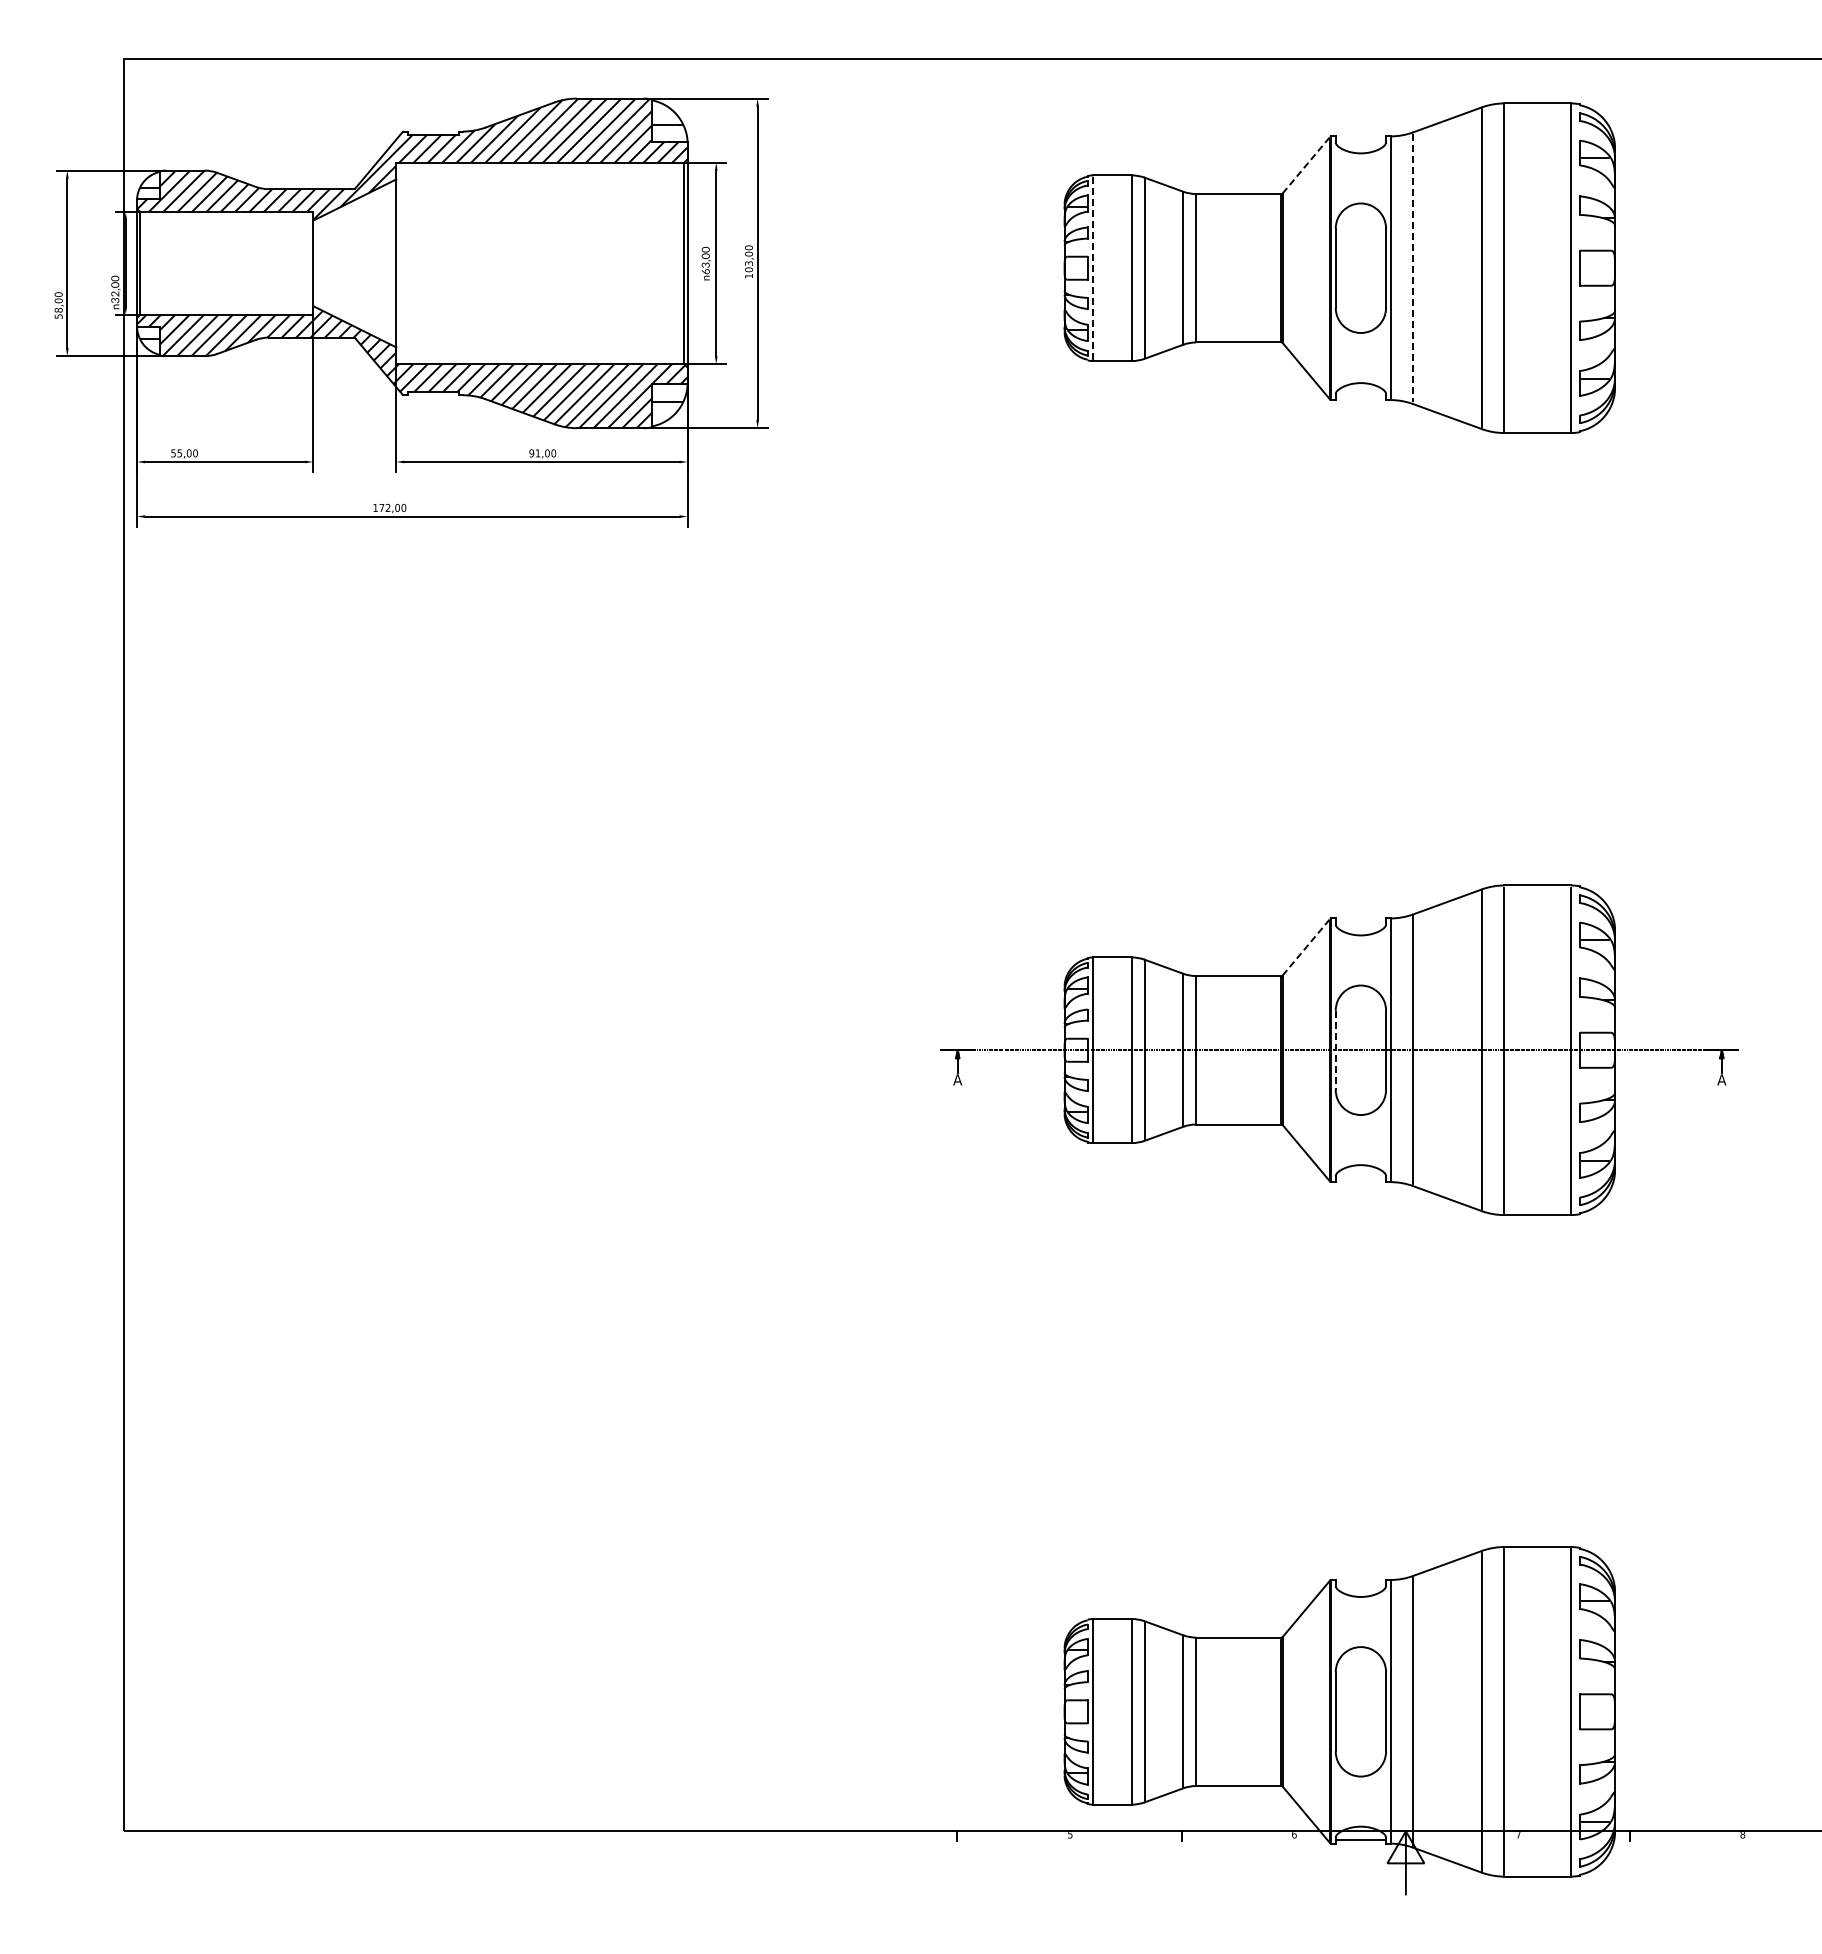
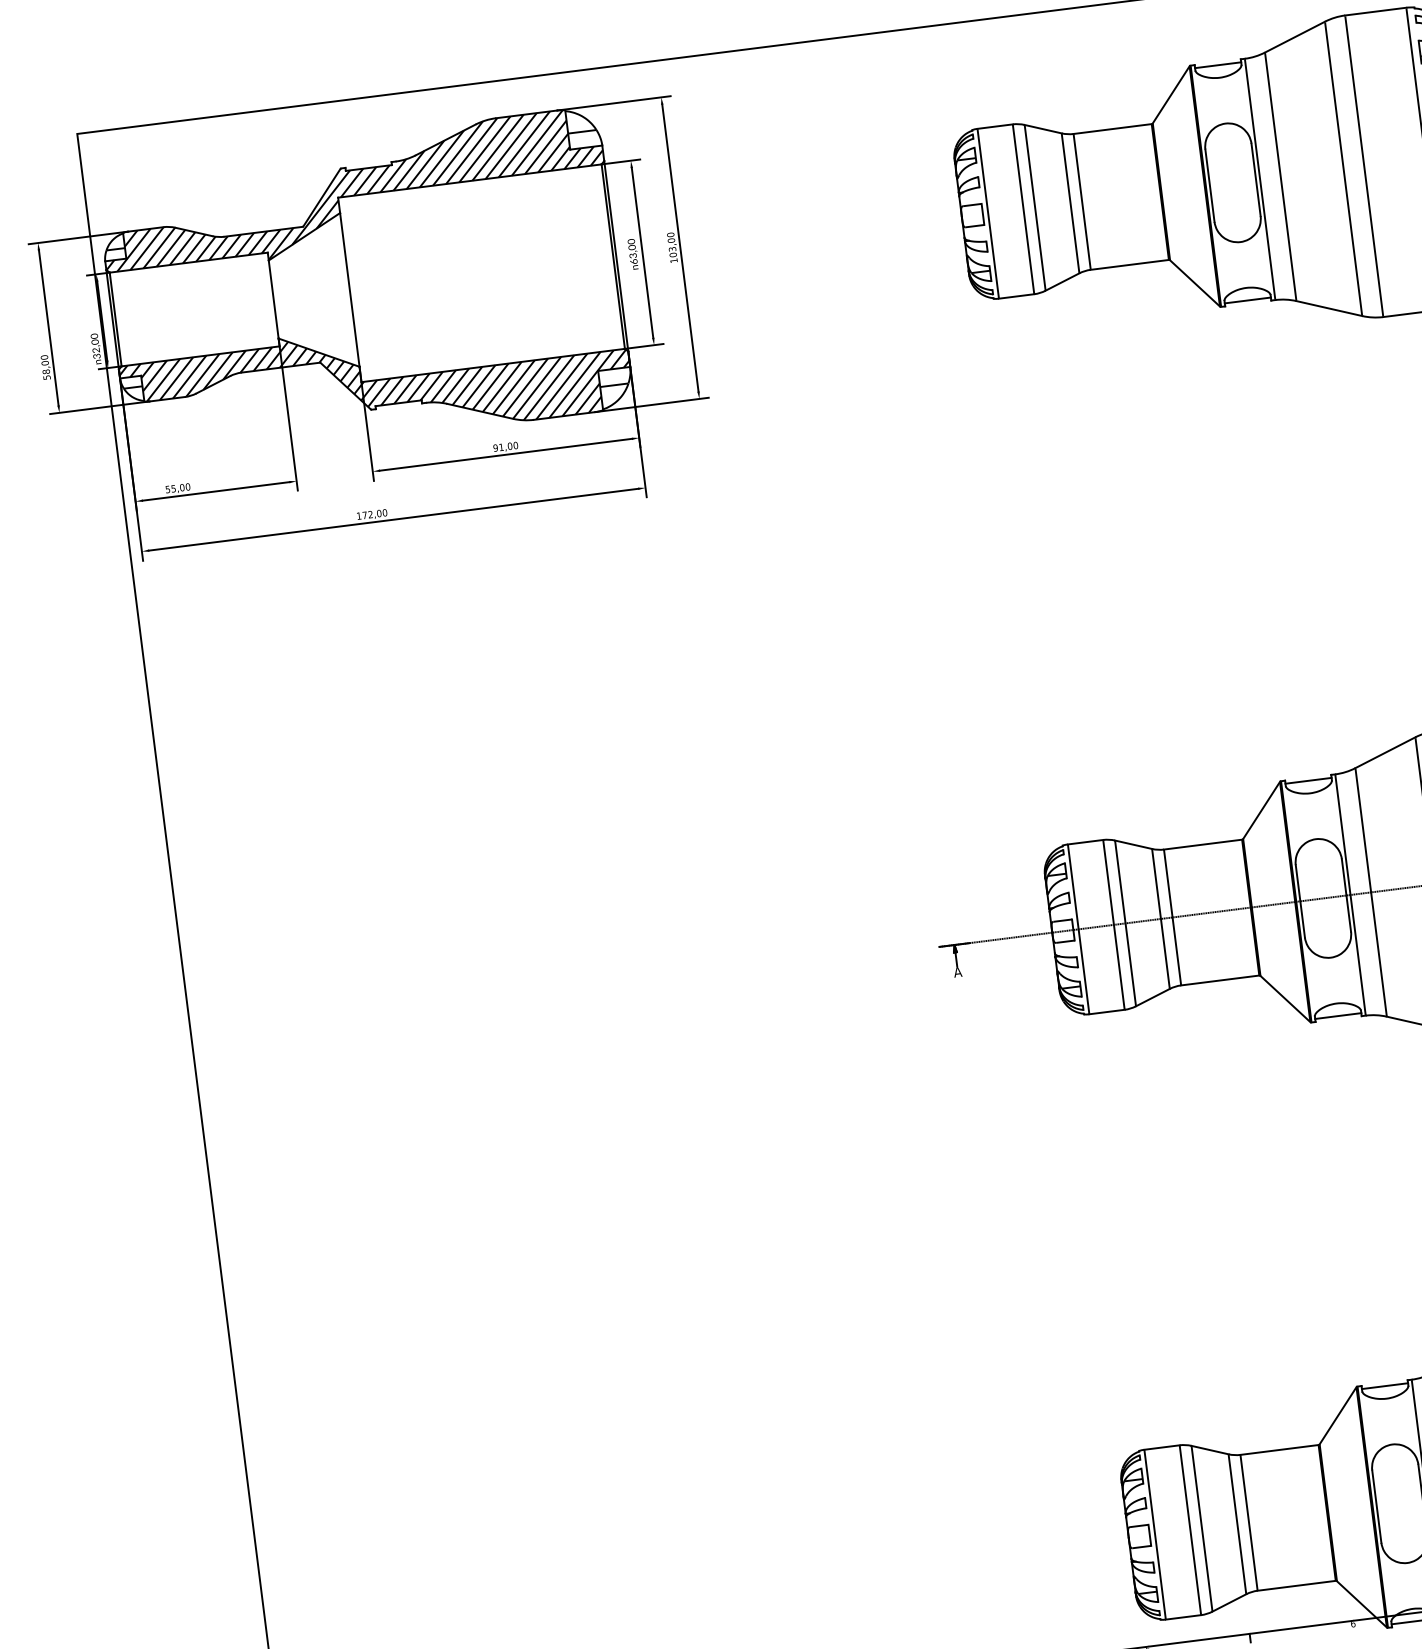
line: (1360, 139) -> (1217, 65), added
line: (1306, 165) -> (1171, 95), dashed -> solid
line: (1093, 268) -> (988, 213), dashed -> solid
line: (1413, 268) -> (1281, 177), dashed -> solid
line: (1360, 396) -> (1247, 300), added
line: (1360, 921) -> (1308, 780), added
line: (1306, 947) -> (1261, 810), dashed -> solid
line: (1335, 1050) -> (1300, 901), dashed -> solid
line: (1360, 1178) -> (1337, 1015), added
line: (1360, 1583) -> (1384, 1386), added

